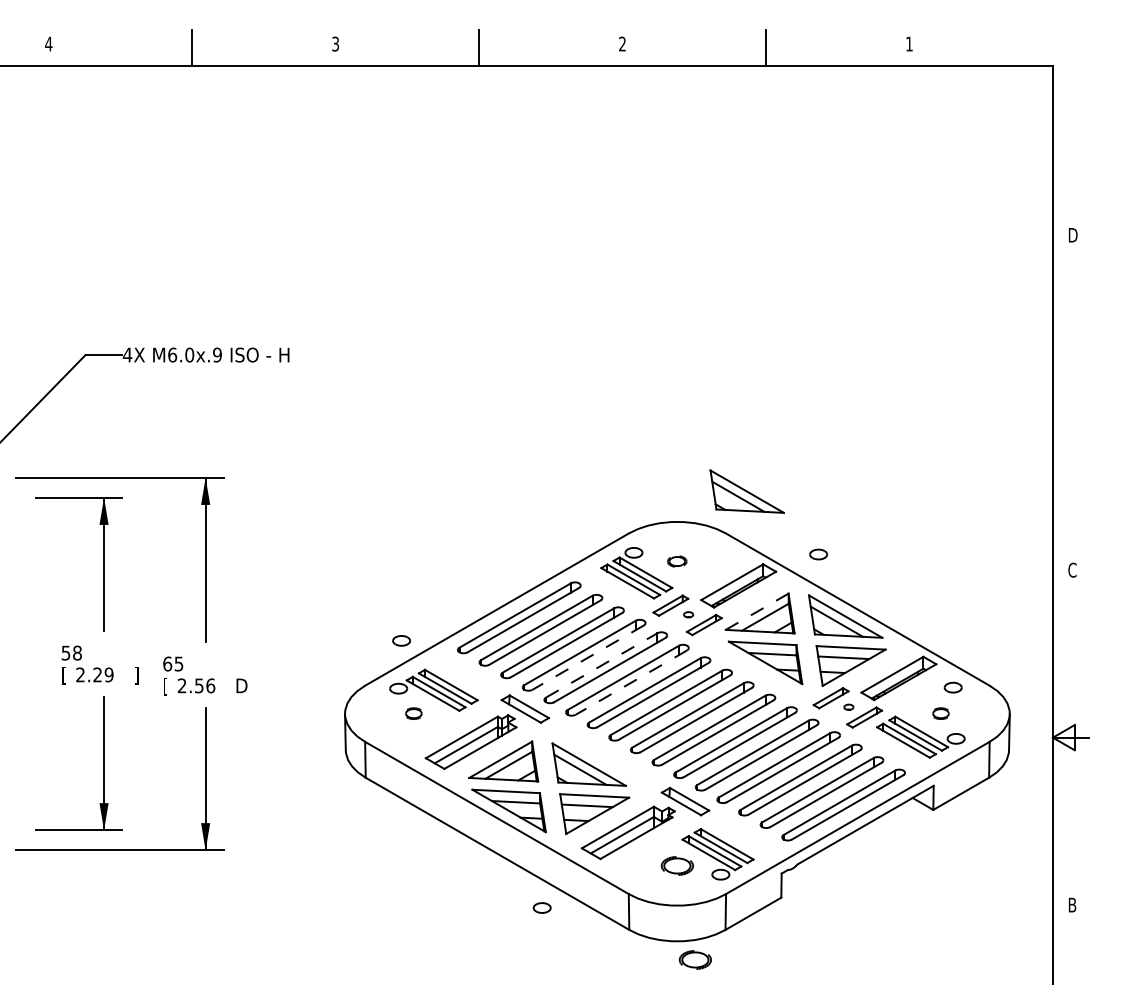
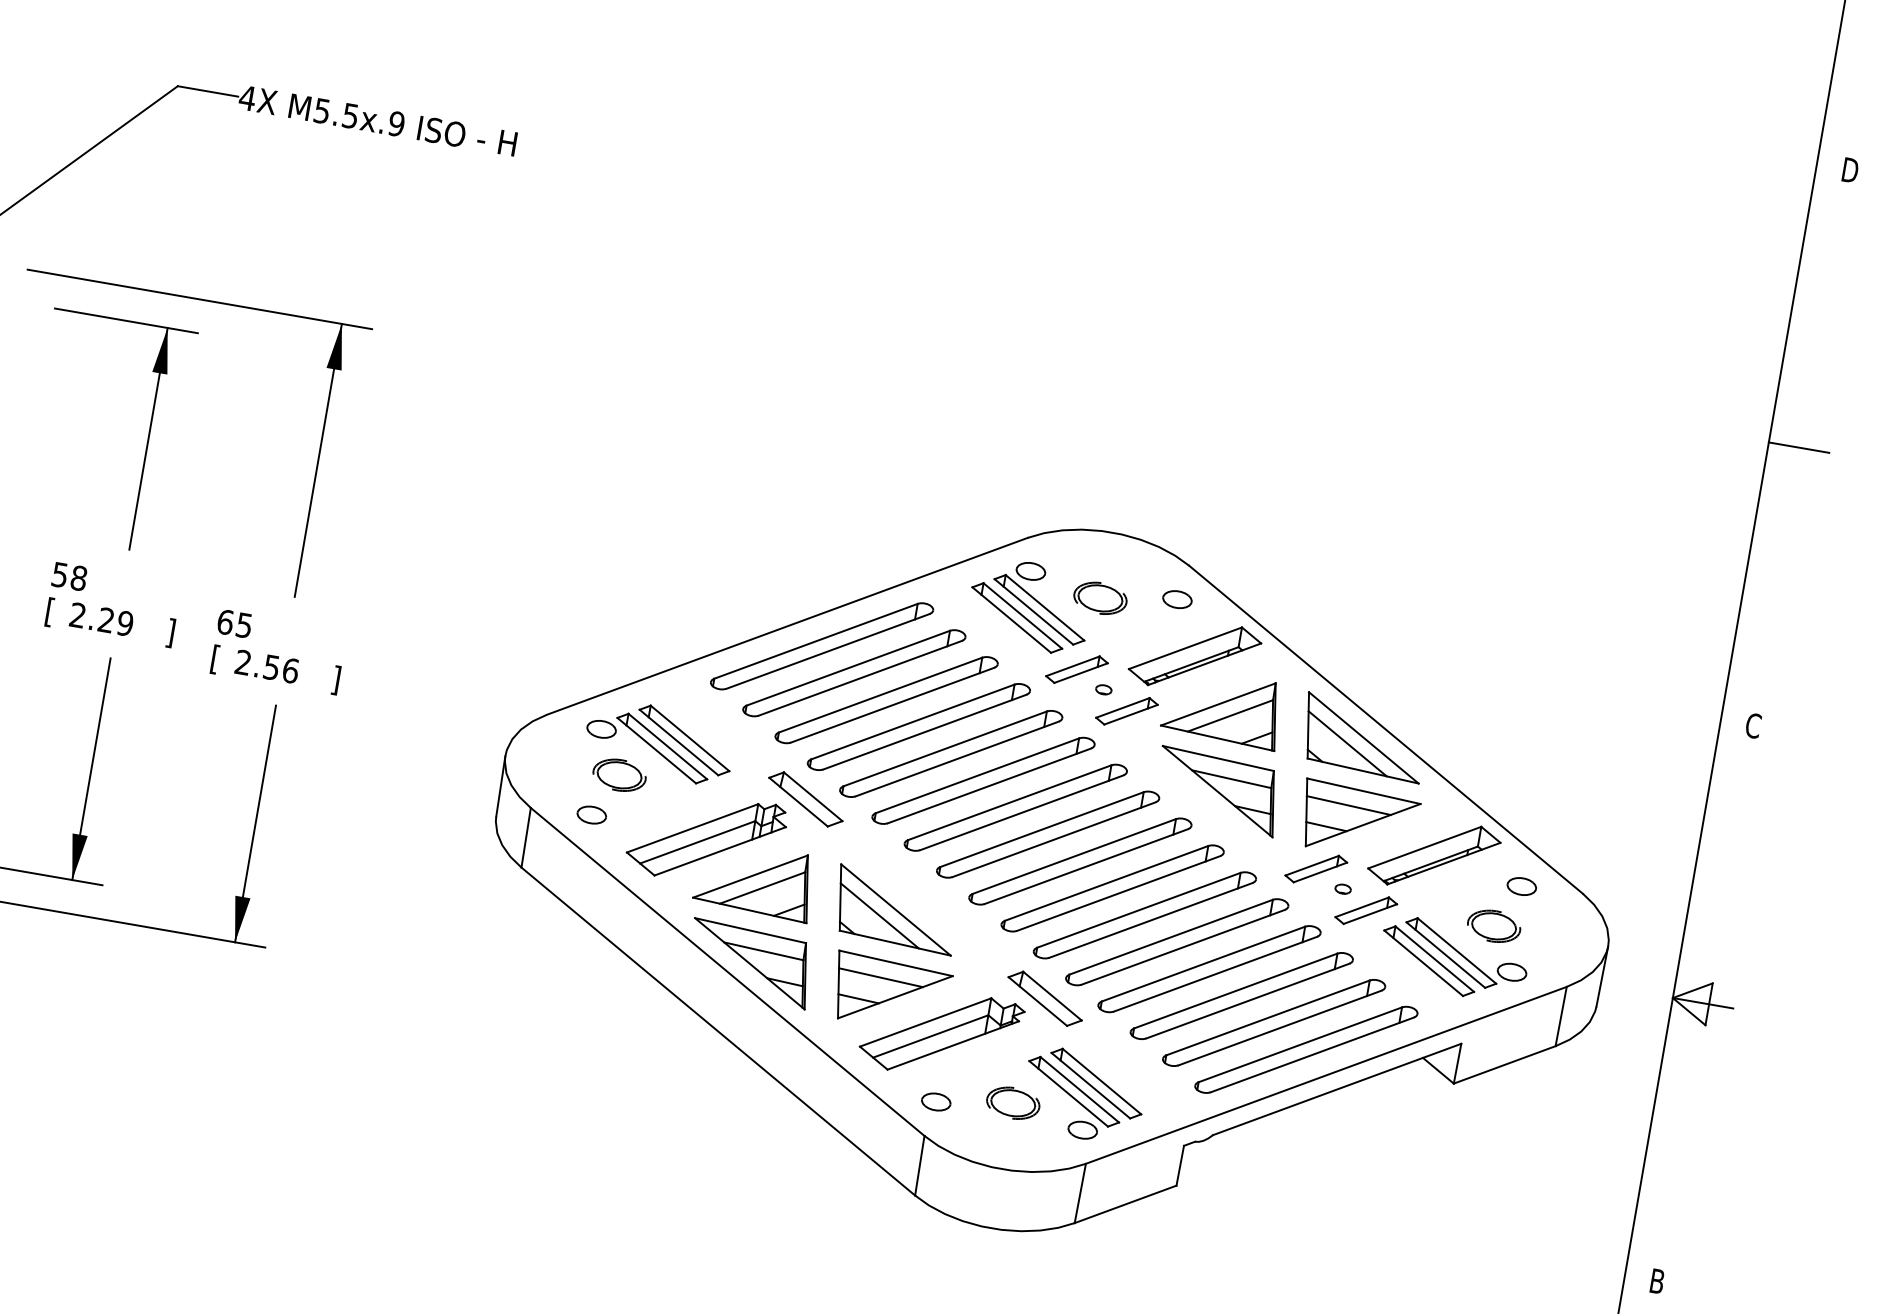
text: (181, 354) -> (337, 112), M6.0x.9 -> M5.5x.9
line: (1070, 402) -> (1798, 447), added
part: (746, 491) -> (1235, 501), removed
part: (818, 554) -> (1177, 599), moved
part: (676, 561) -> (1098, 597), size x1.67
line: (757, 611) -> (1219, 704), dashed -> solid
part: (401, 640) -> (591, 814), moved
line: (587, 657) -> (923, 731), dashed -> solid
line: (602, 665) -> (946, 749), dashed -> solid
line: (631, 682) -> (989, 785), dashed -> solid
text: (241, 686) -> (341, 680), D -> ]
part: (413, 713) -> (619, 774), size x1.67
part: (940, 713) -> (1493, 925), size x1.67
part: (541, 907) -> (935, 1100), moved
part: (694, 959) -> (1014, 1263), removed

